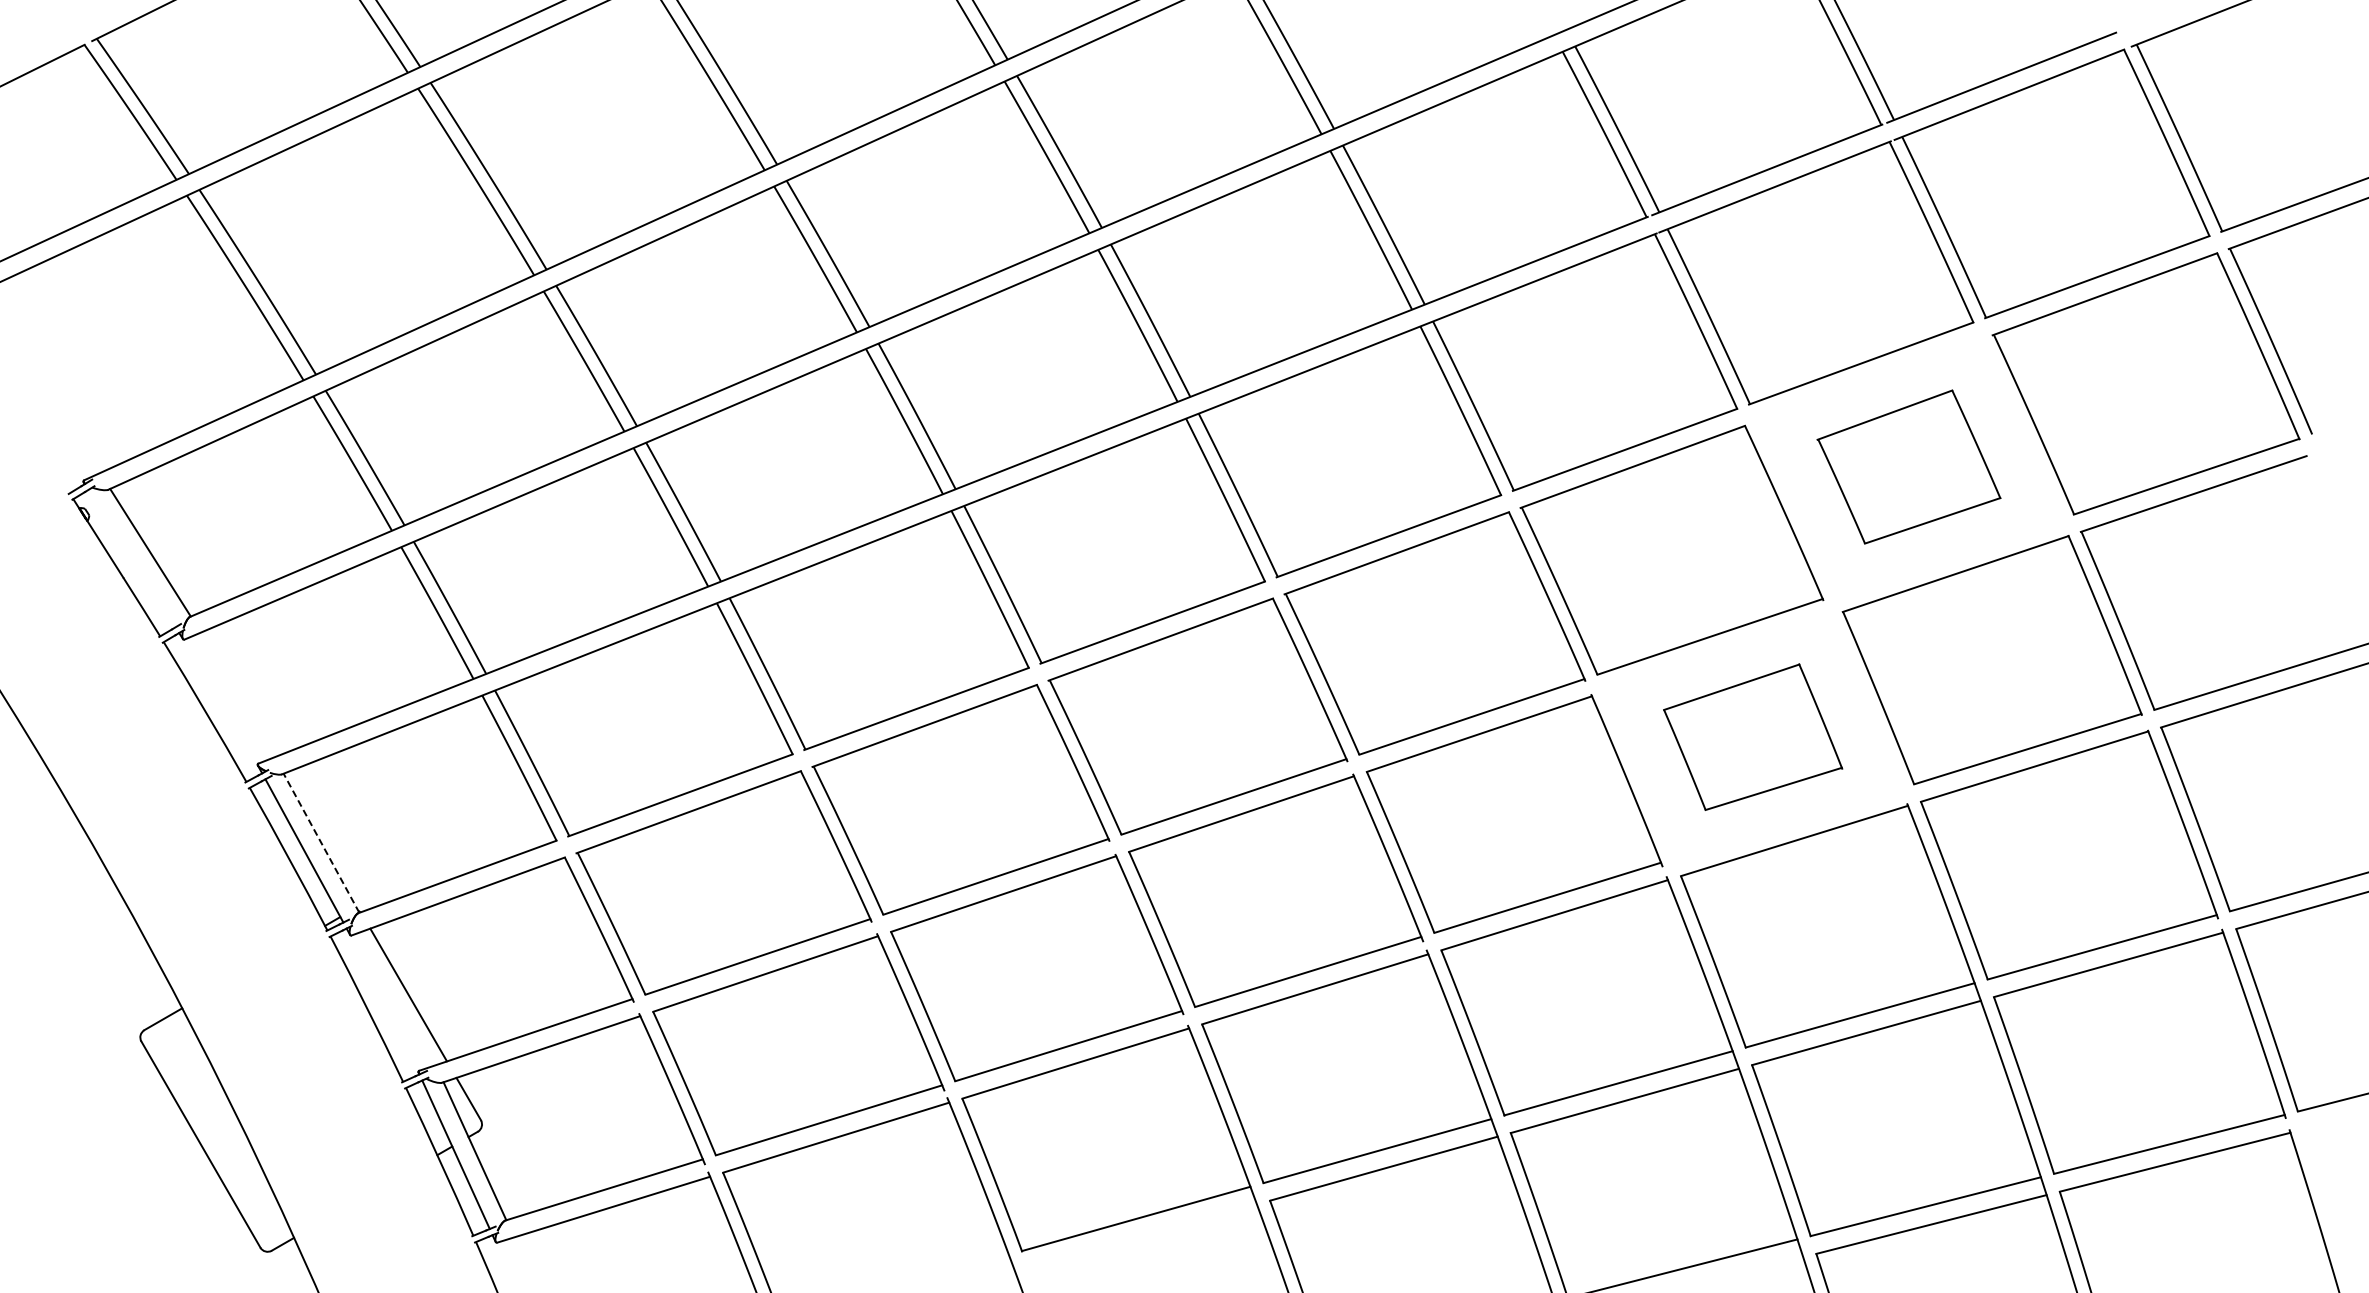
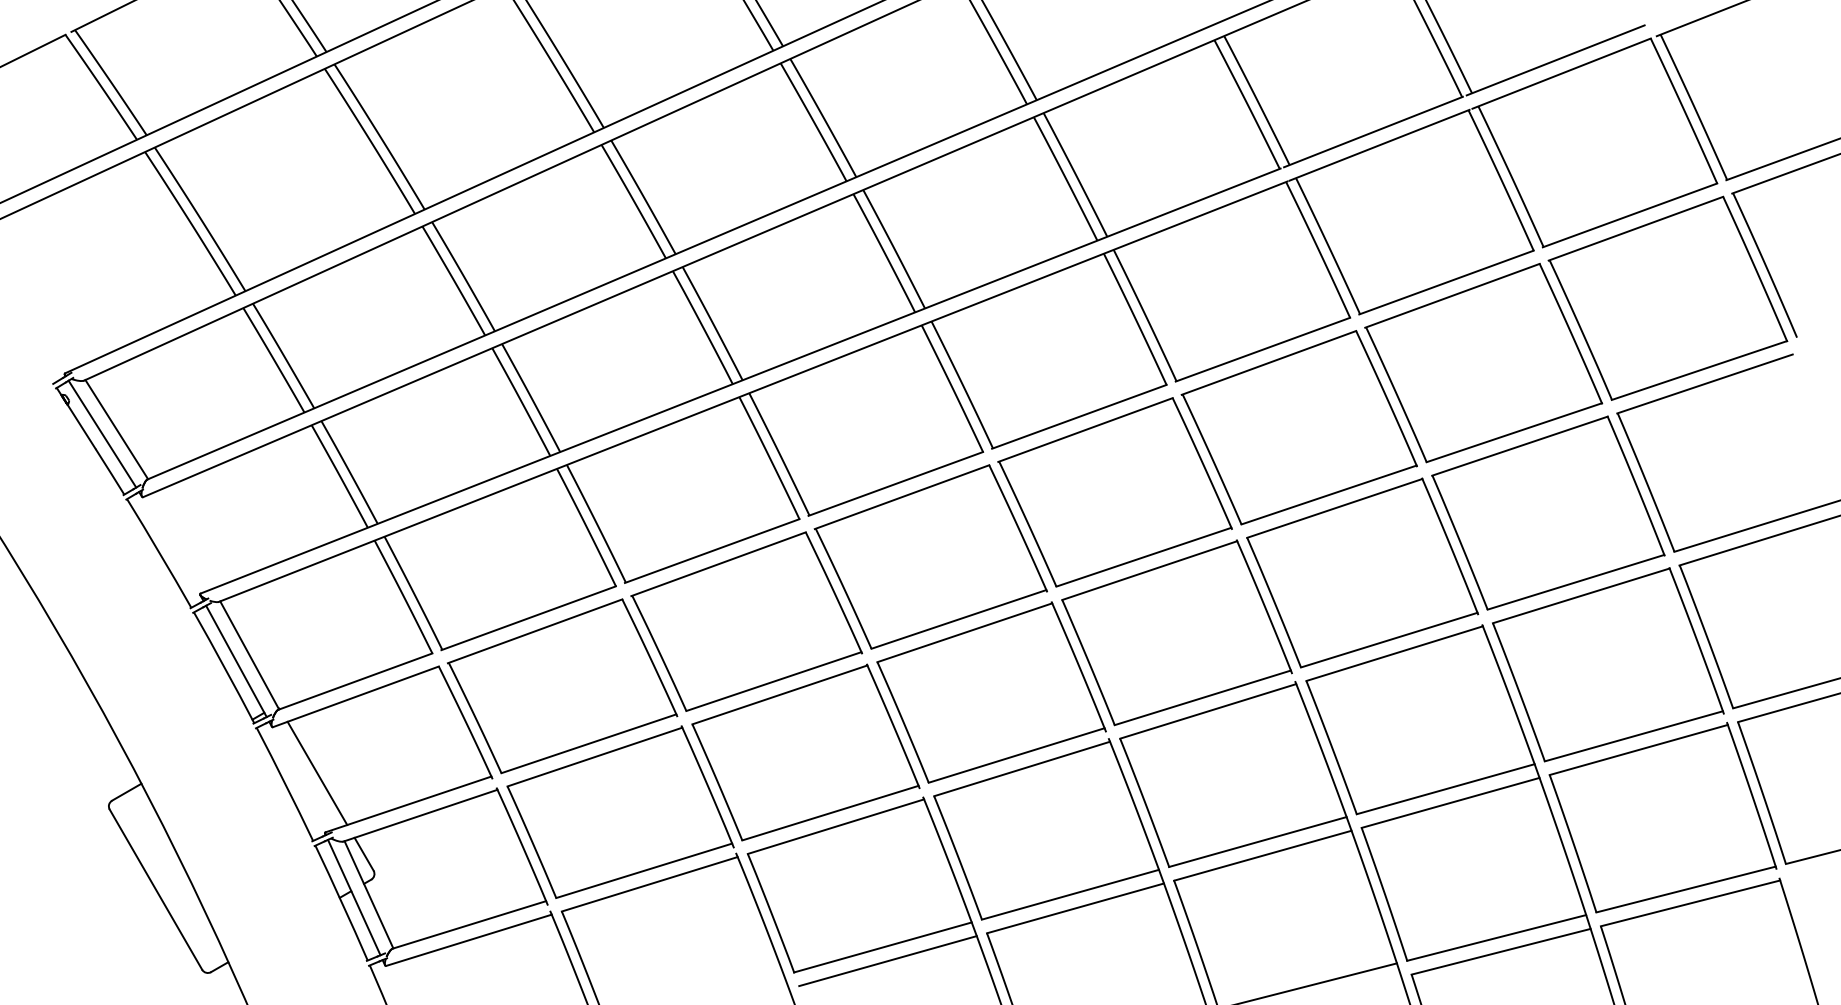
part: (1908, 466) -> (1483, 362), size x1.67
line: (131, 558) -> (102, 434), added
part: (1752, 736) -> (1362, 572), size x1.67
line: (321, 842) -> (249, 654), dashed -> solid
line: (1142, 1236) -> (887, 961), added

